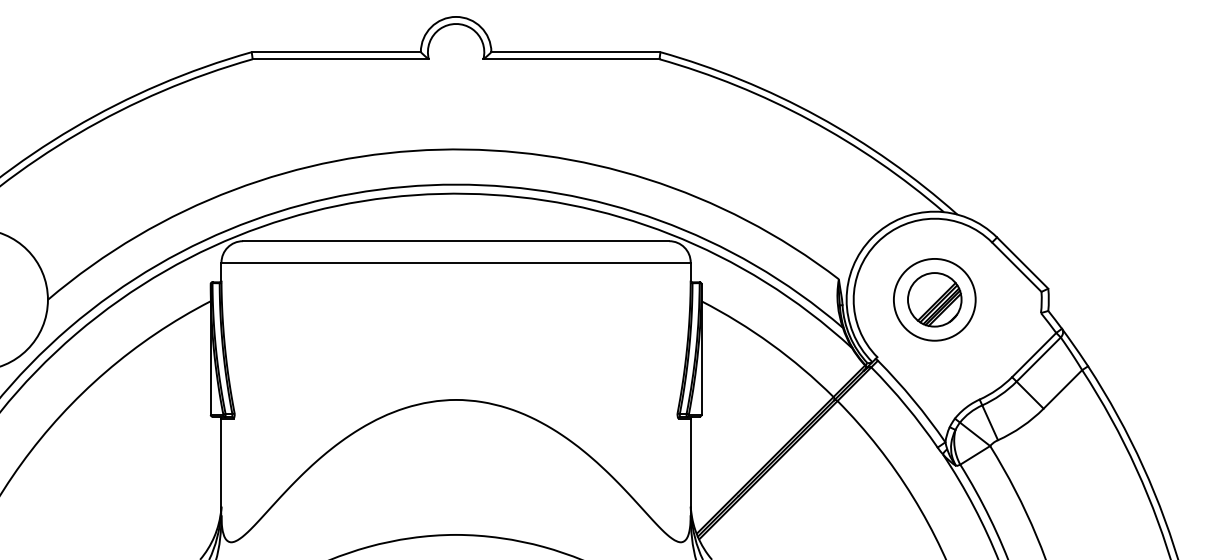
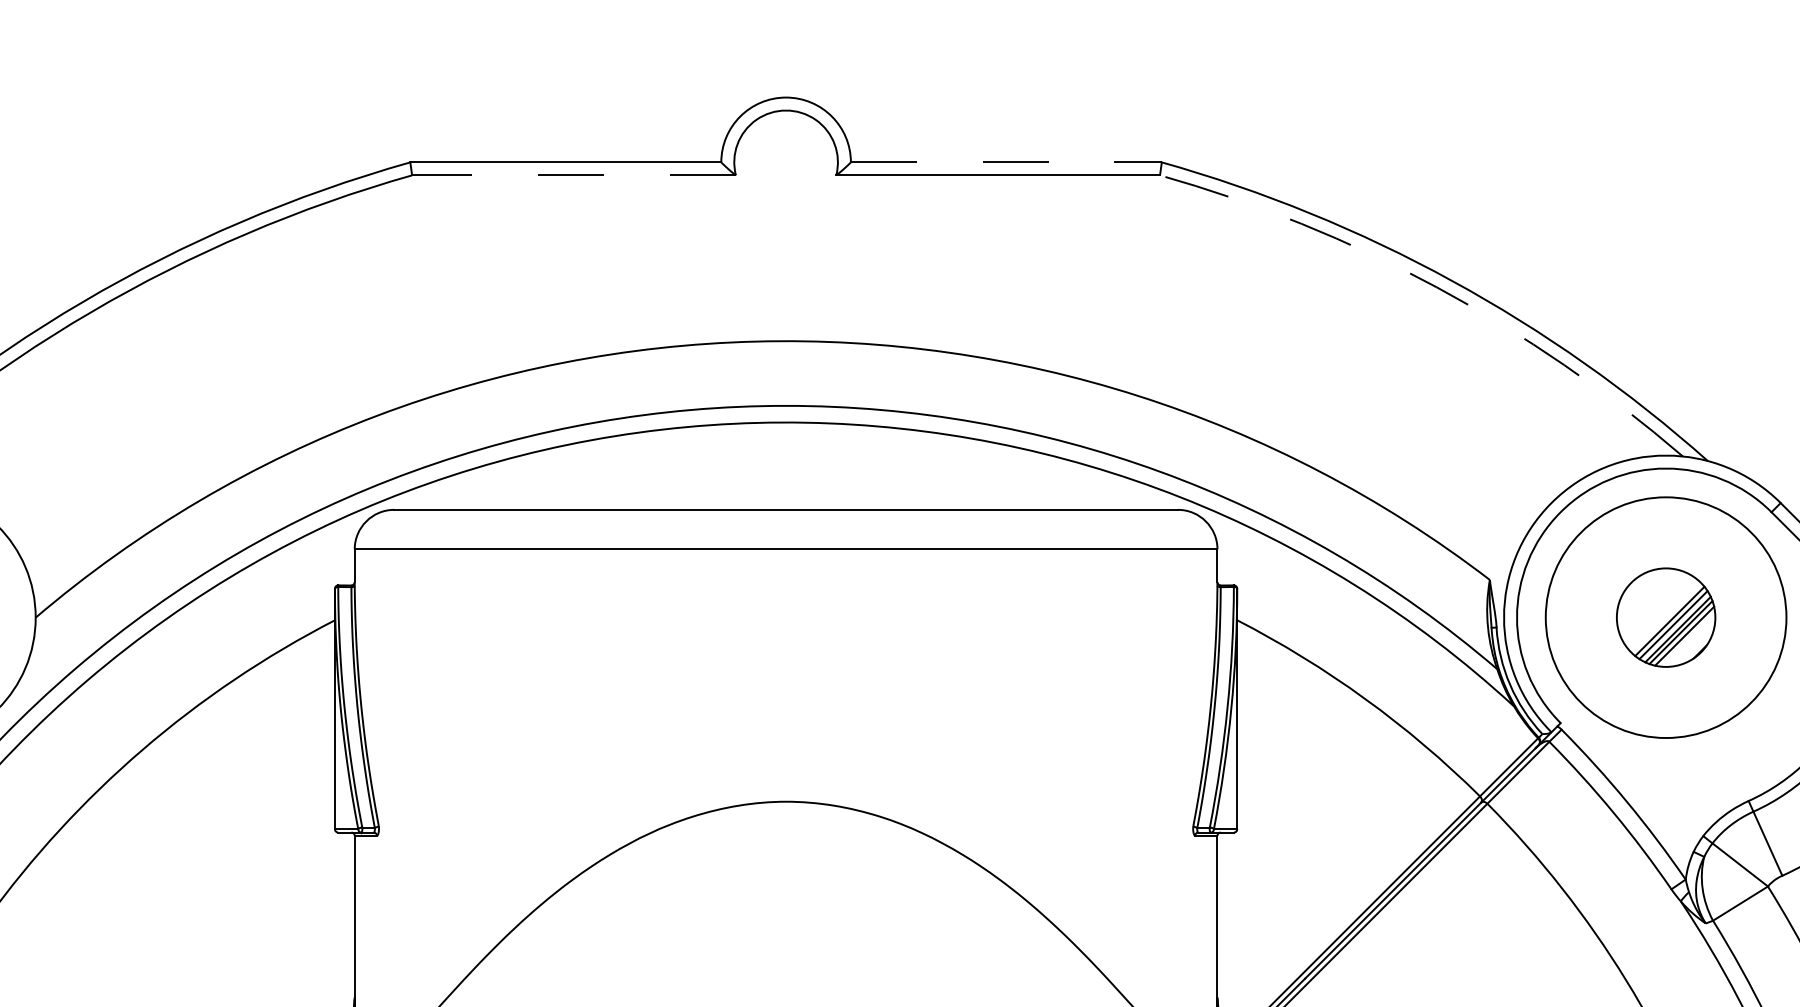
line: (575, 52) -> (1005, 162), solid -> dashed
line: (340, 59) -> (573, 175), solid -> dashed
arc: (810, 120) -> (1437, 287), solid -> dashed
circle: (934, 299) -> (1665, 617), size x1.6

